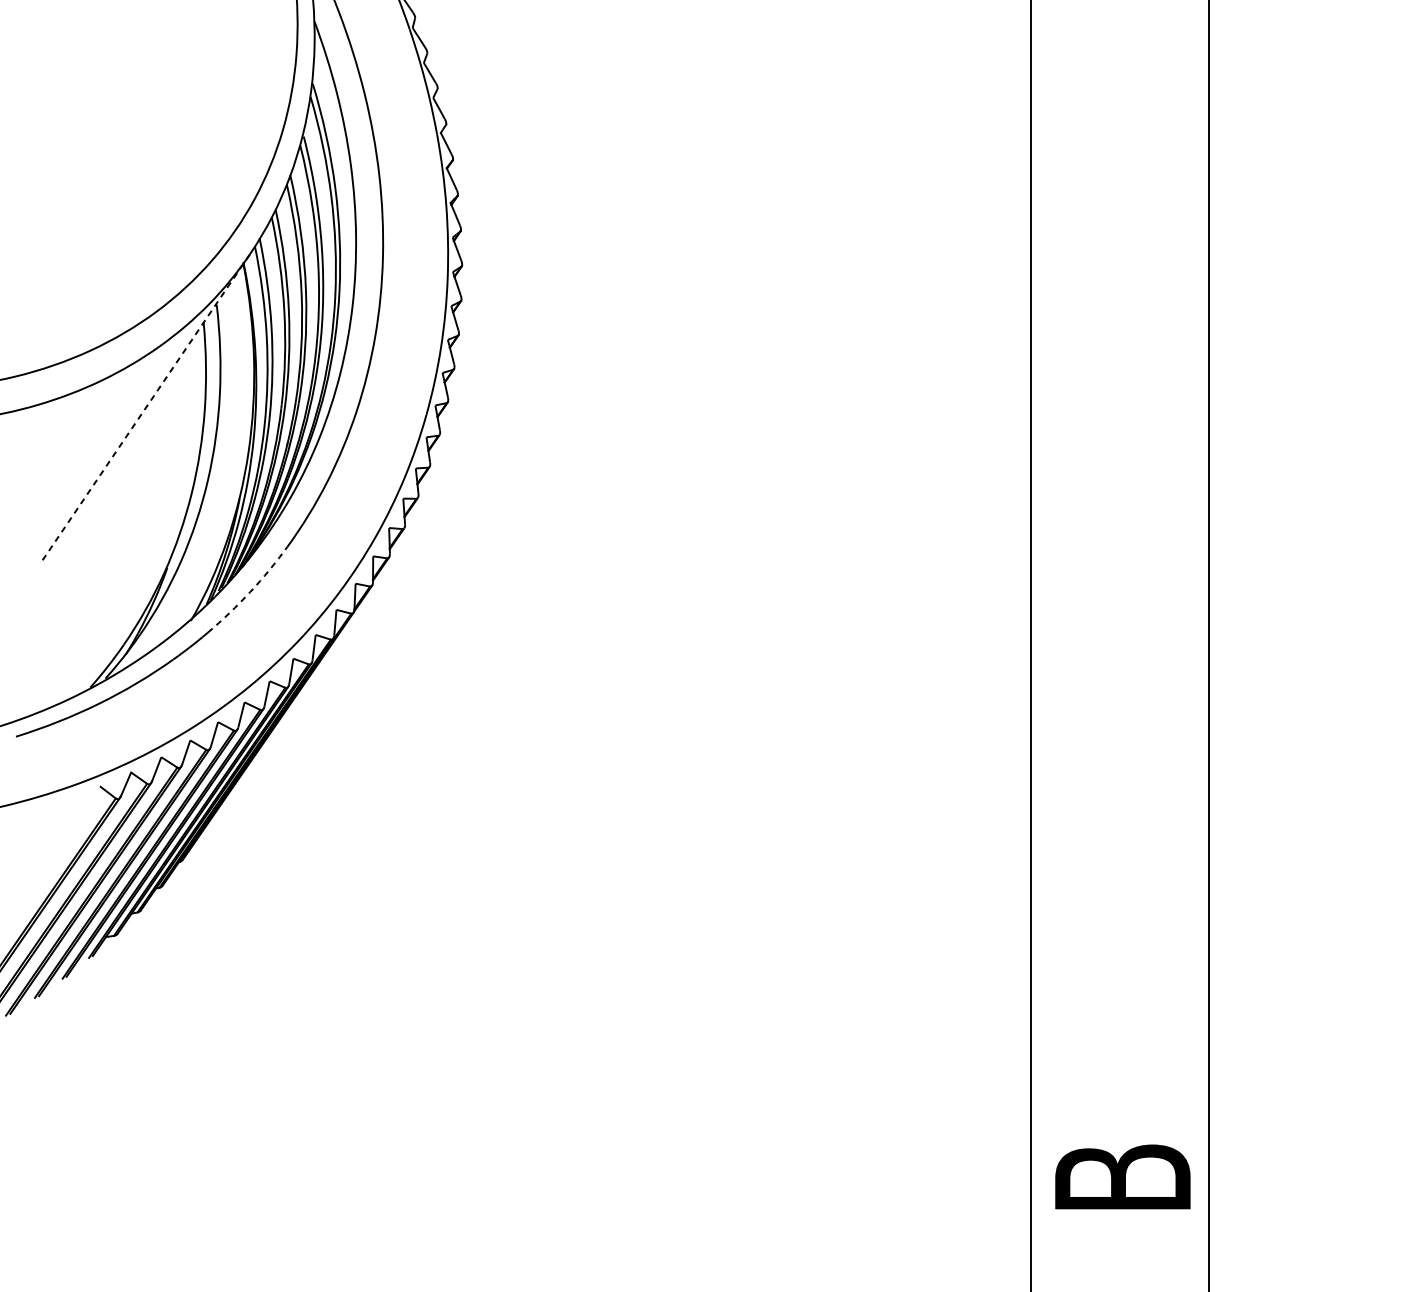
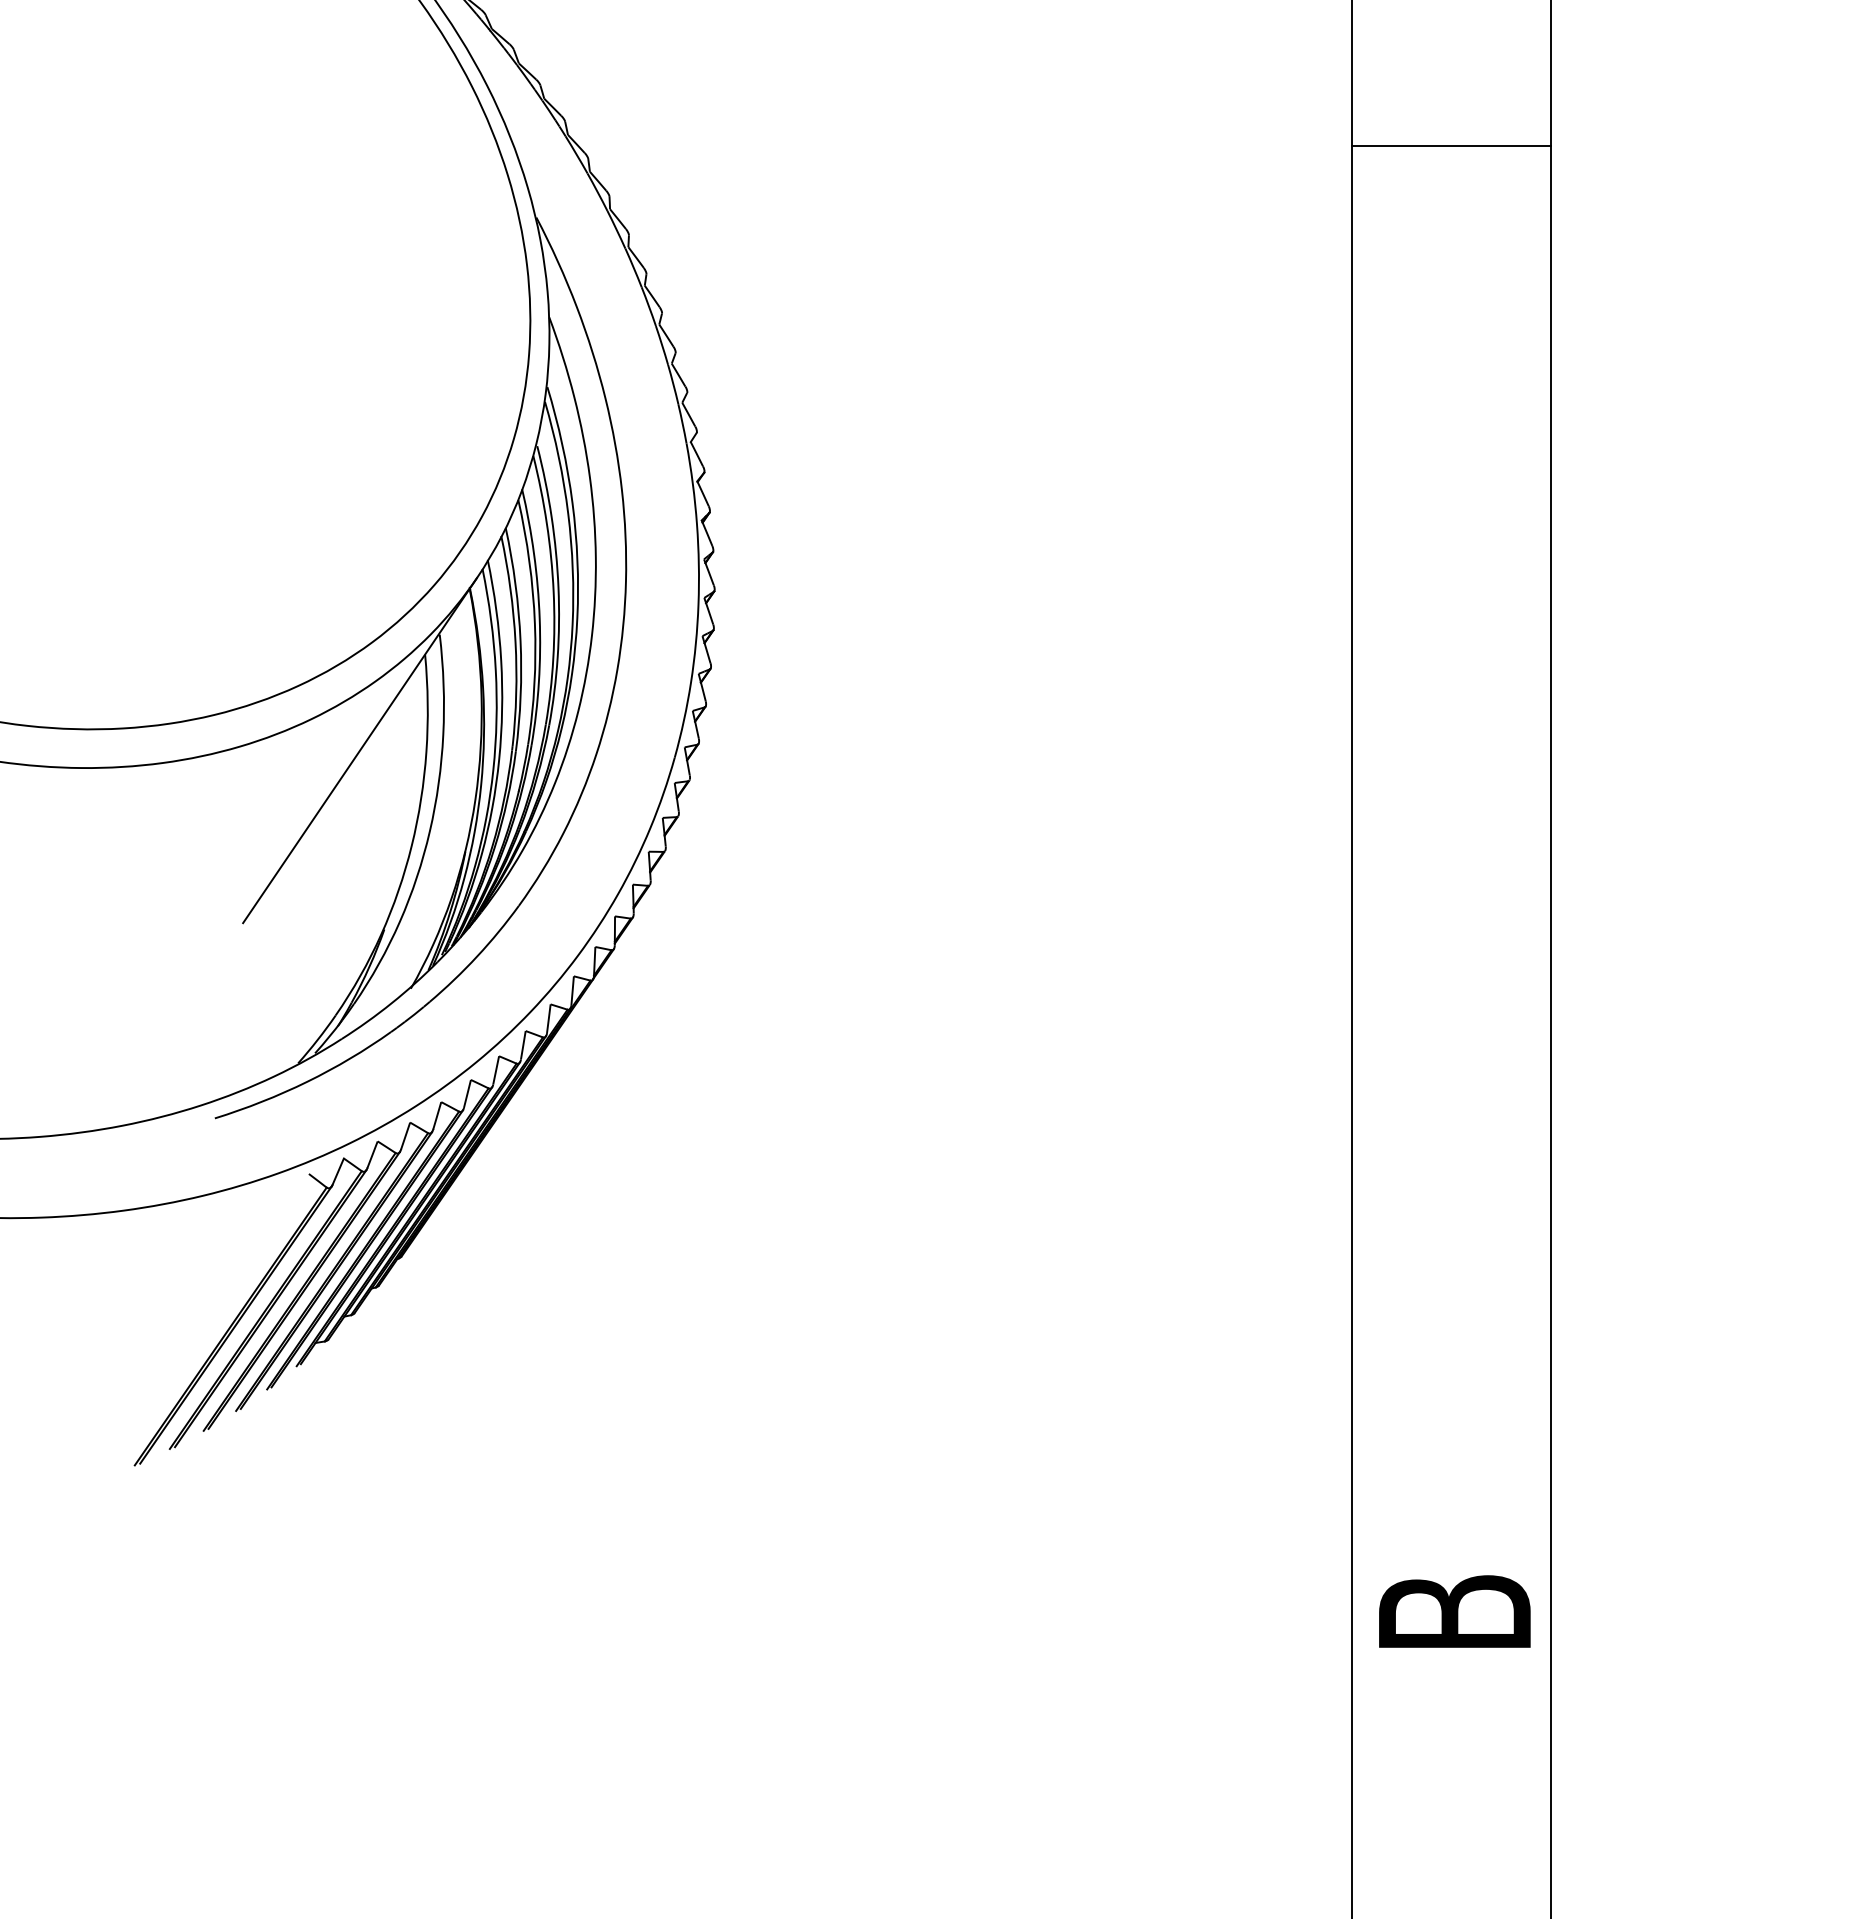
line: (145, 409) -> (359, 751), dashed -> solid
arc: (250, 592) -> (477, 956), dashed -> solid

